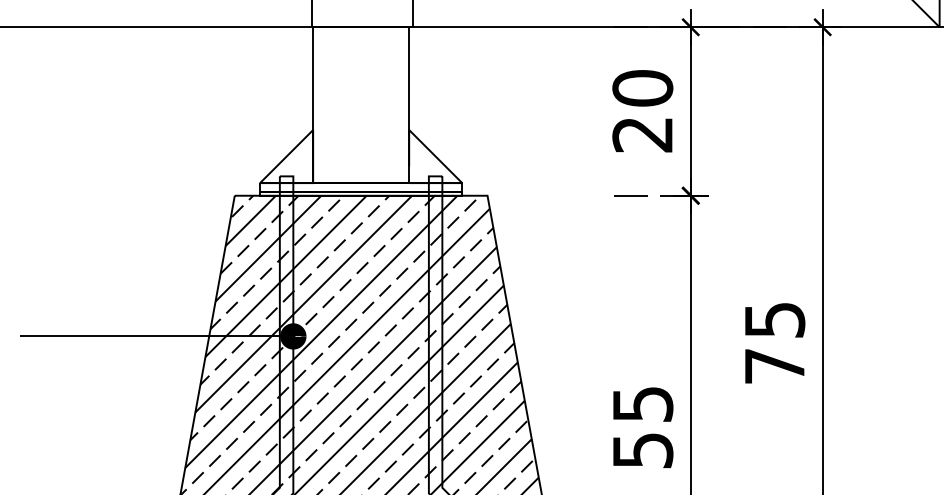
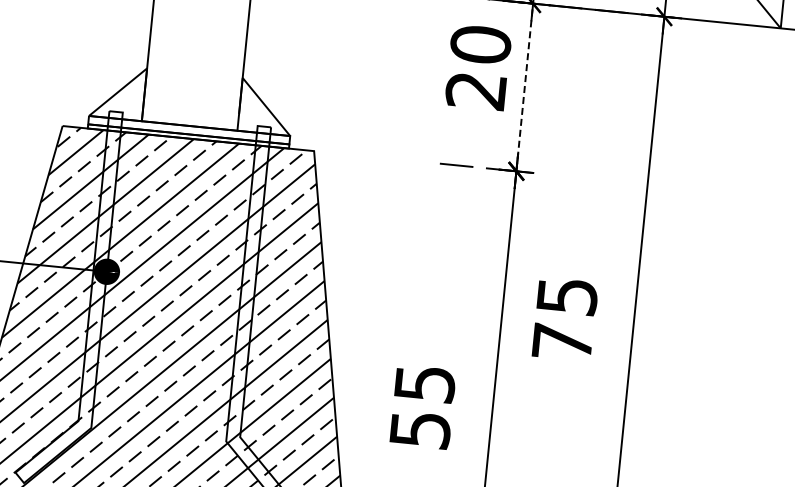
text: (642, 111) -> (478, 67), moved
line: (690, 111) -> (524, 87), solid -> dashed
text: (775, 343) -> (565, 319), moved
text: (643, 427) -> (423, 406), moved

